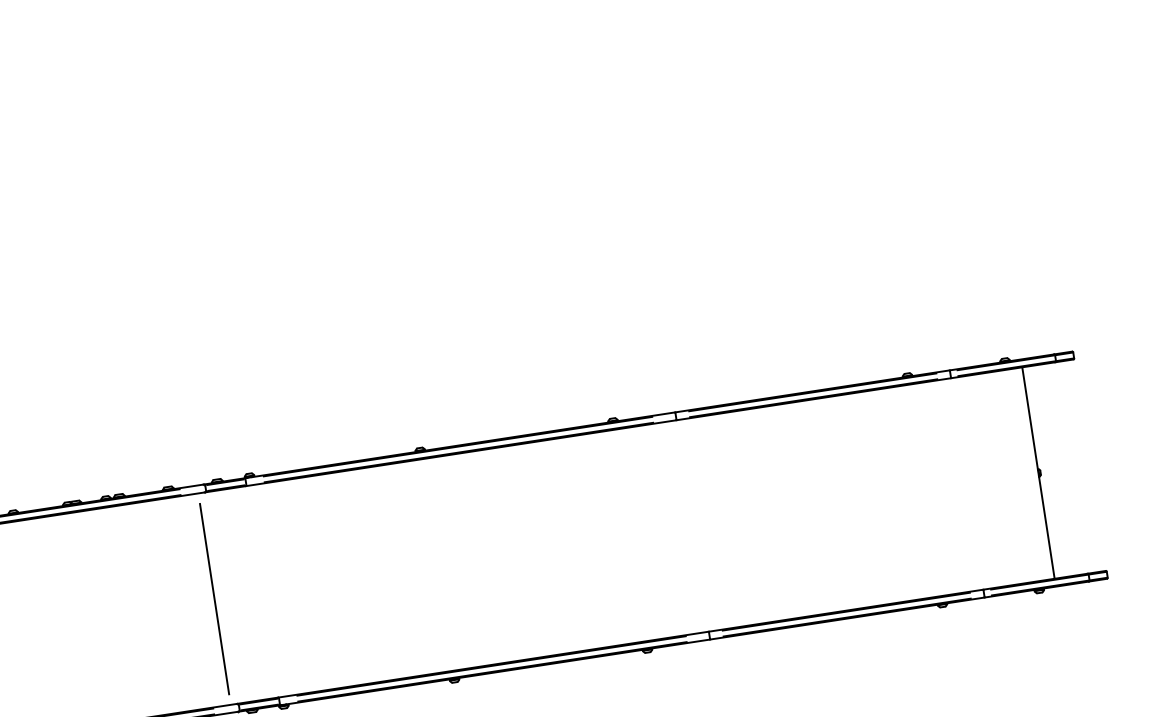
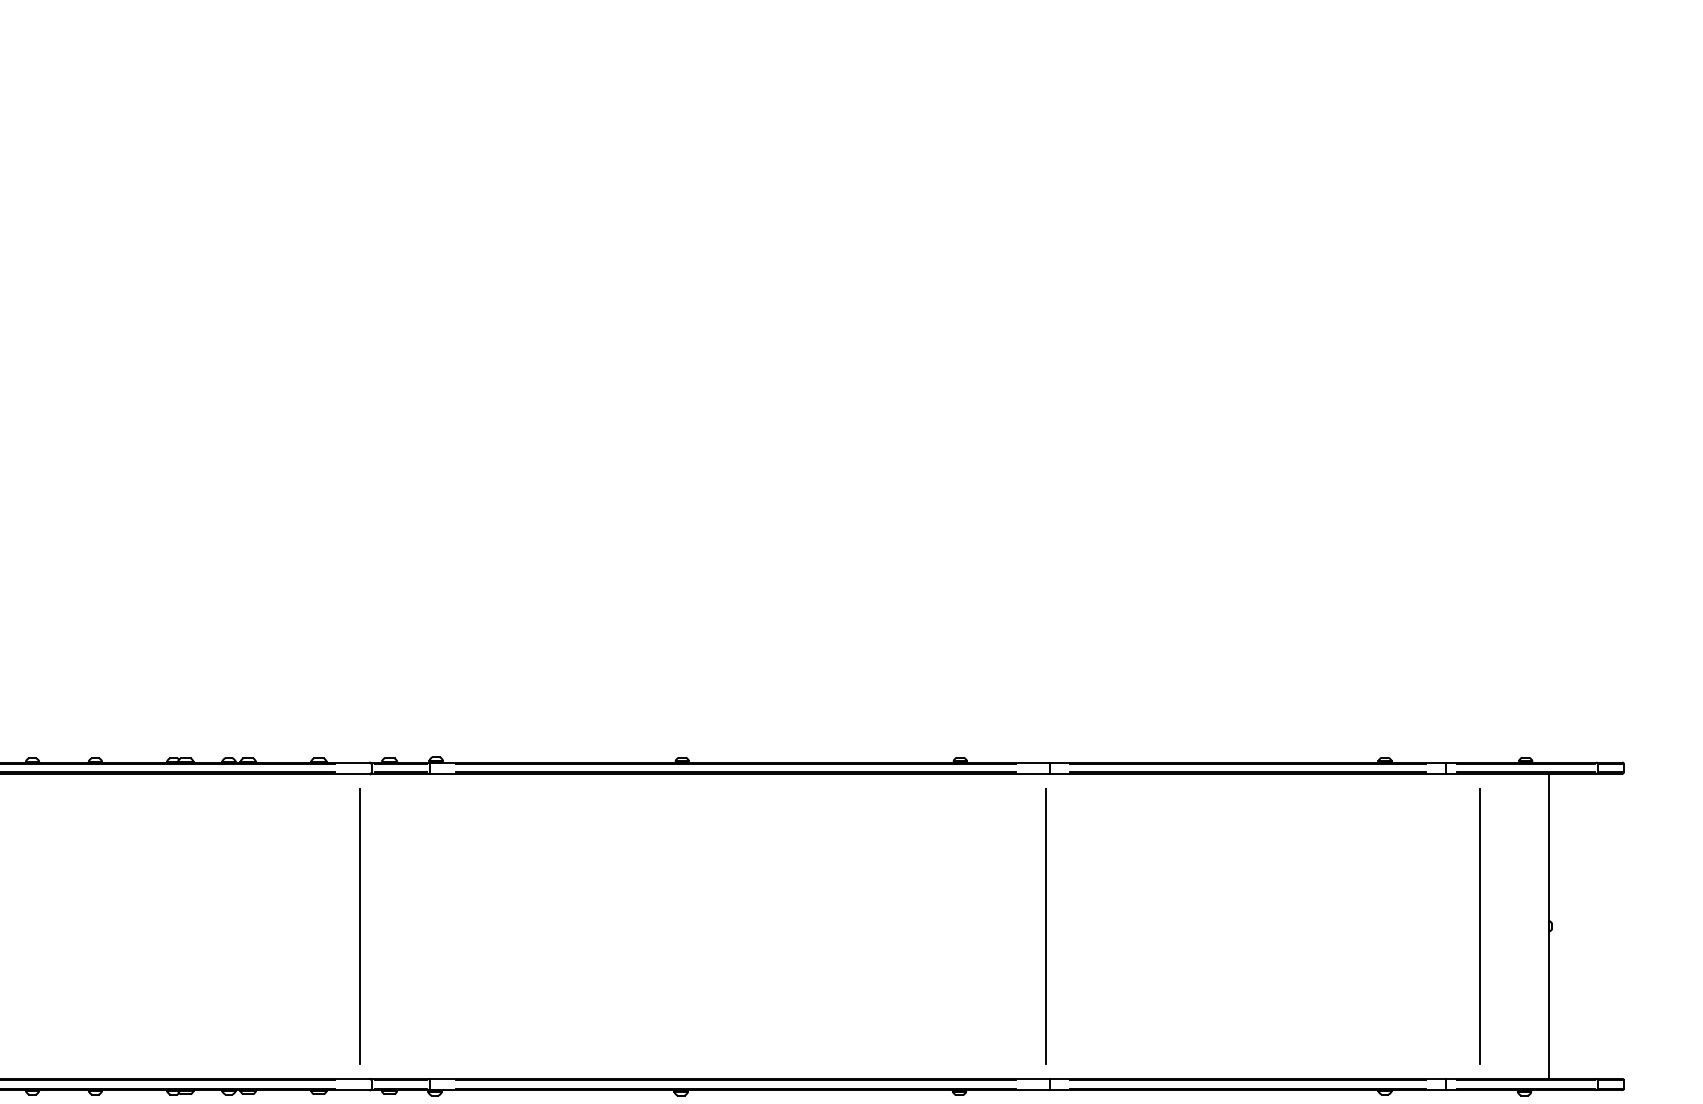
line: (990, 480) -> (1479, 926), added
line: (690, 526) -> (1046, 926), added

